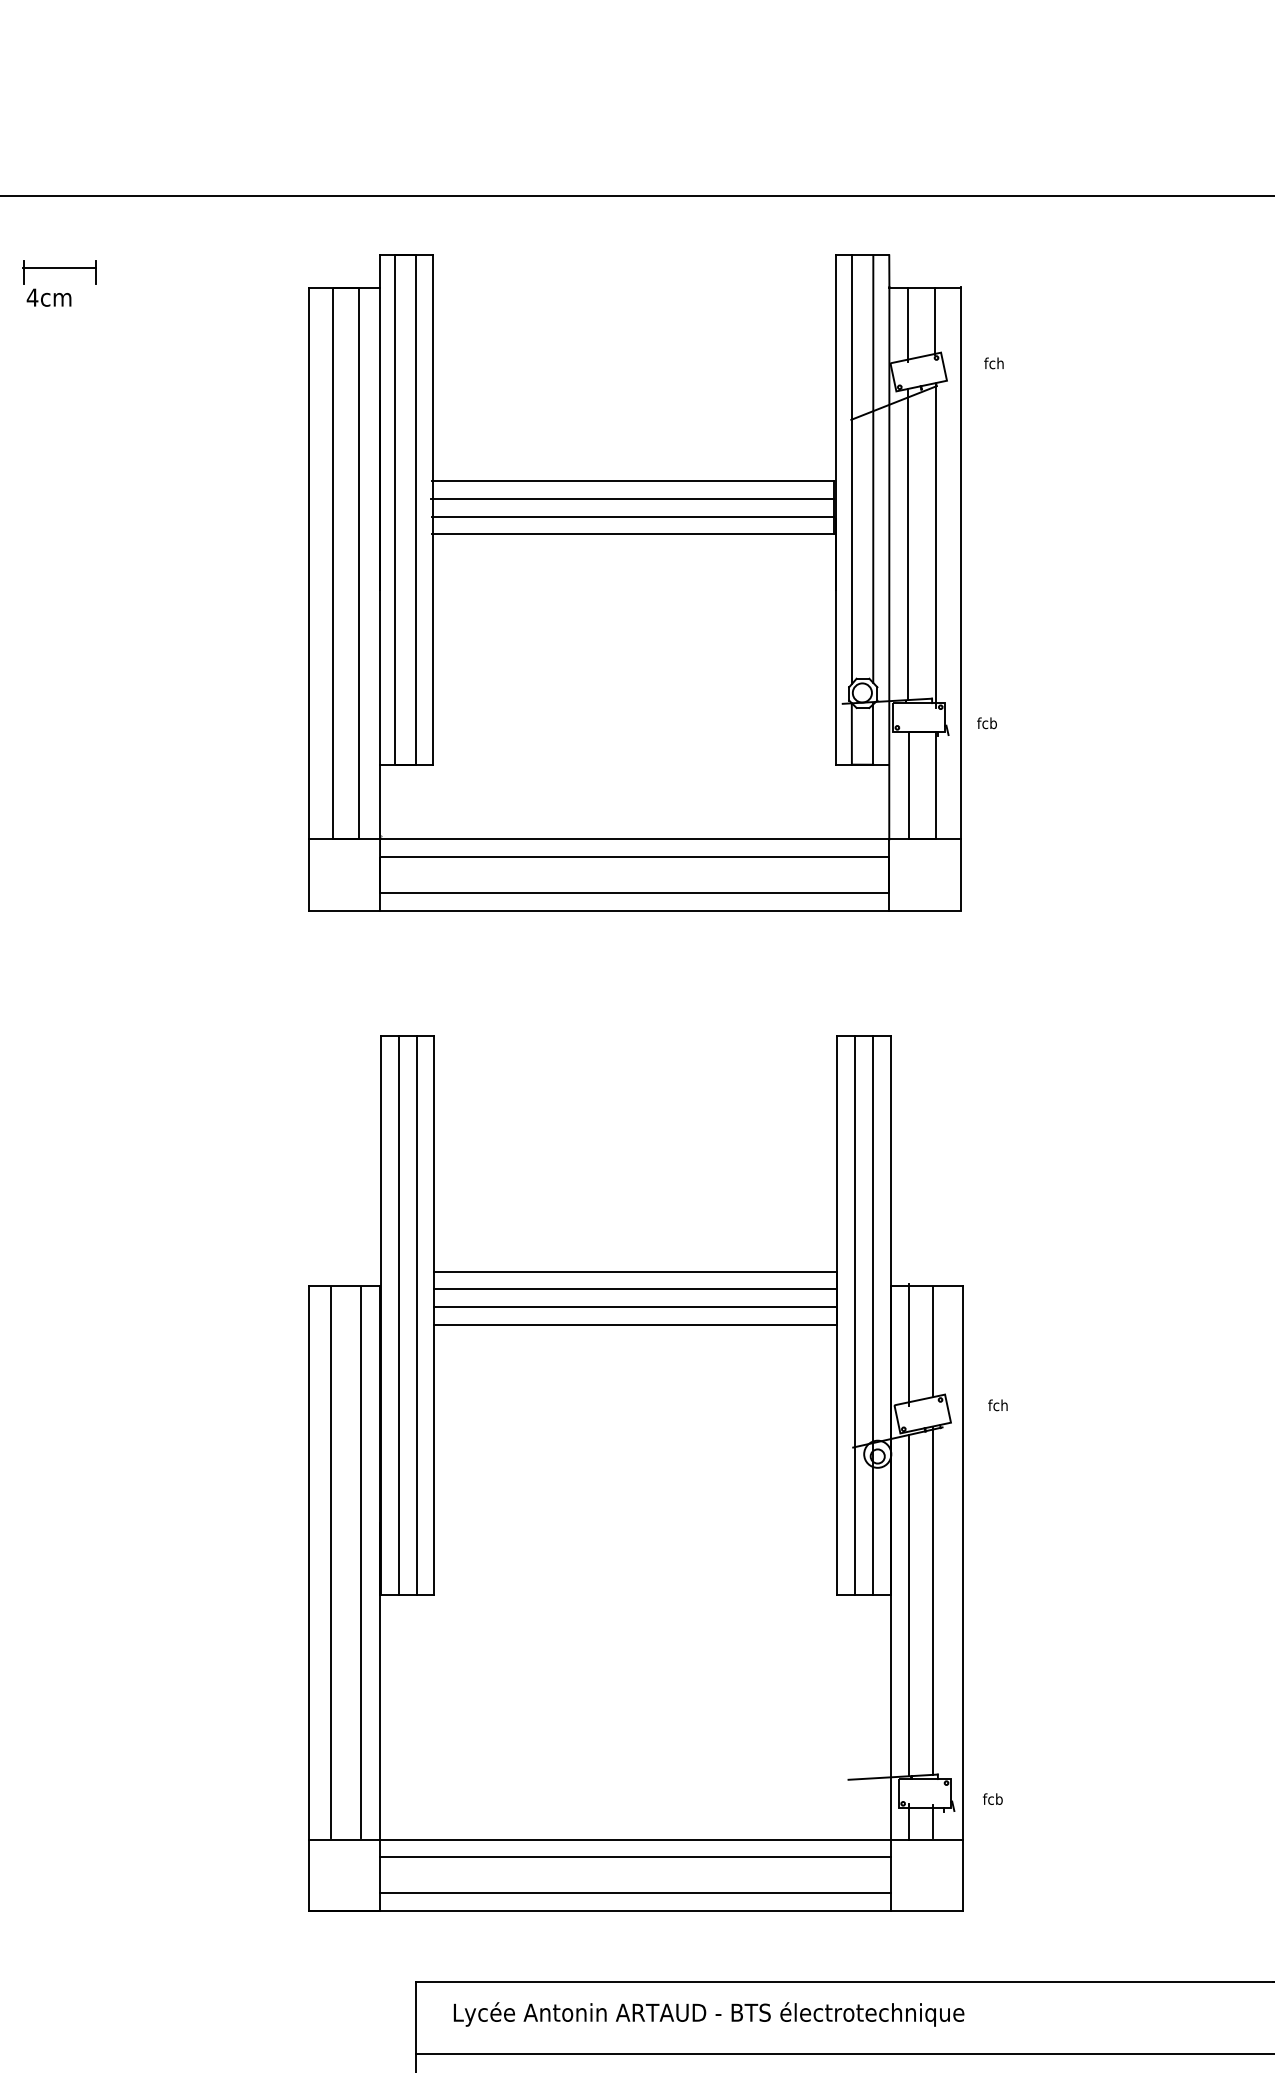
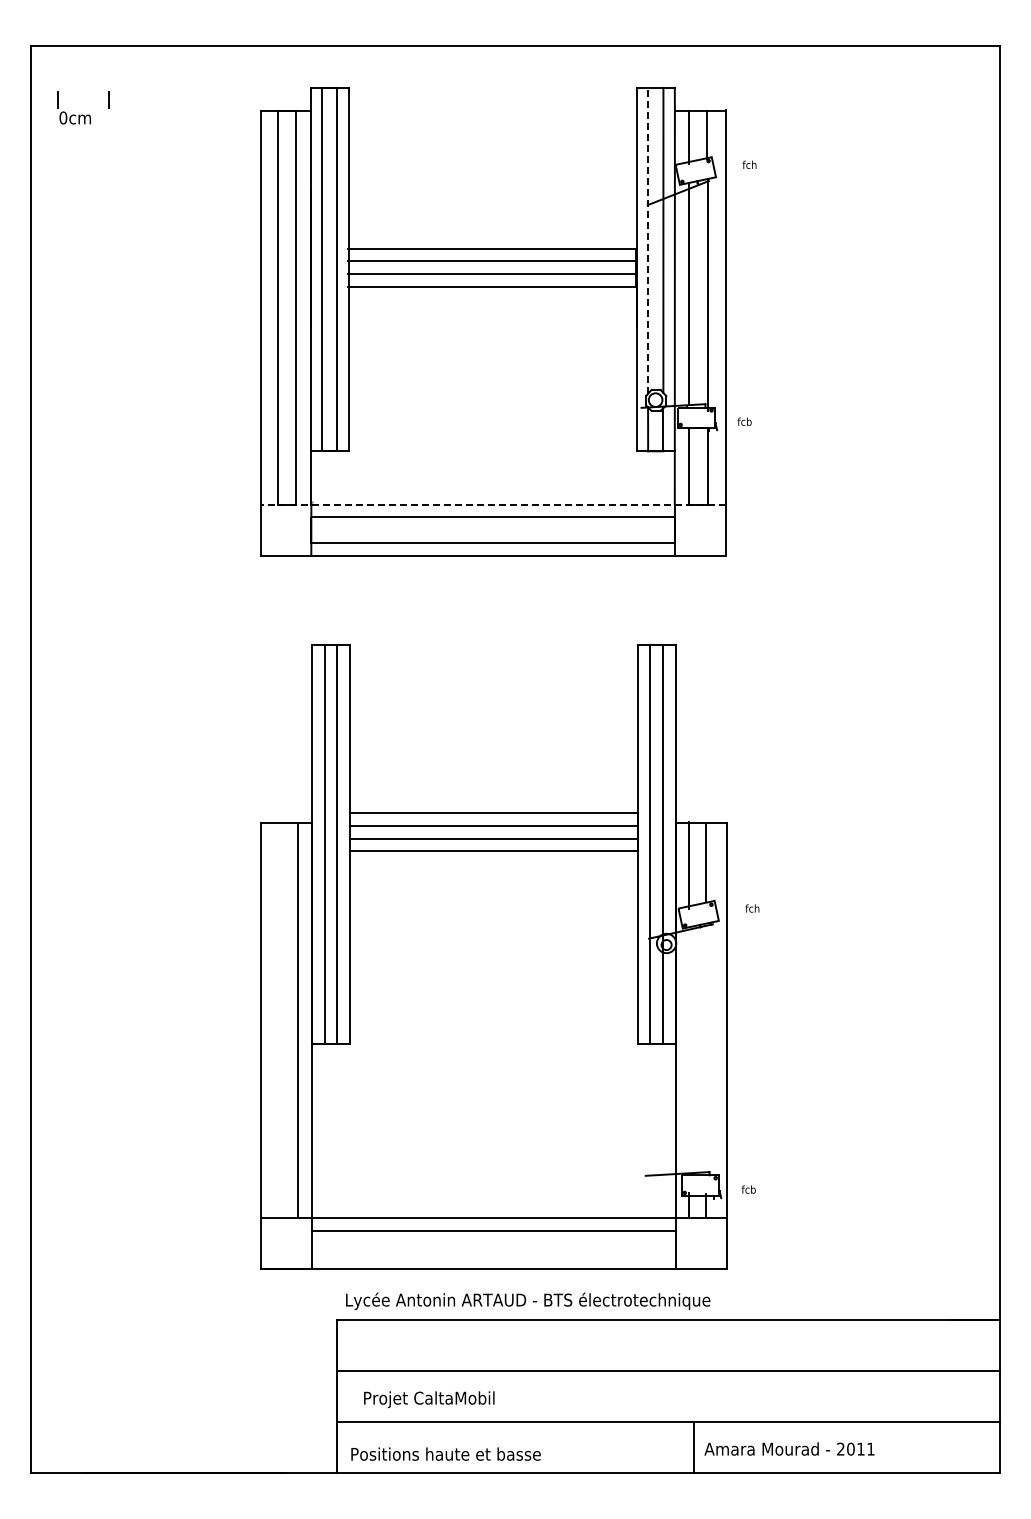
line: (59, 268) -> (82, 97), removed
text: (32, 296) -> (63, 117), 4cm -> 0cm
line: (852, 469) -> (648, 240), solid -> dashed
line: (635, 839) -> (493, 504), solid -> dashed
line: (331, 1562) -> (276, 1020), removed
line: (932, 1601) -> (705, 1048), removed
line: (908, 1604) -> (688, 1050), removed
line: (635, 1892) -> (493, 1256), removed
text: (709, 2014) -> (528, 1301), moved

